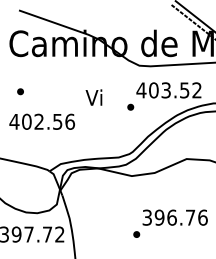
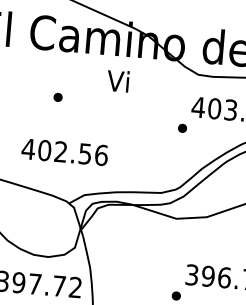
part: (20, 91) -> (58, 97), moved
text: (93, 97) -> (117, 80), moved
text: (41, 121) -> (64, 151), moved

